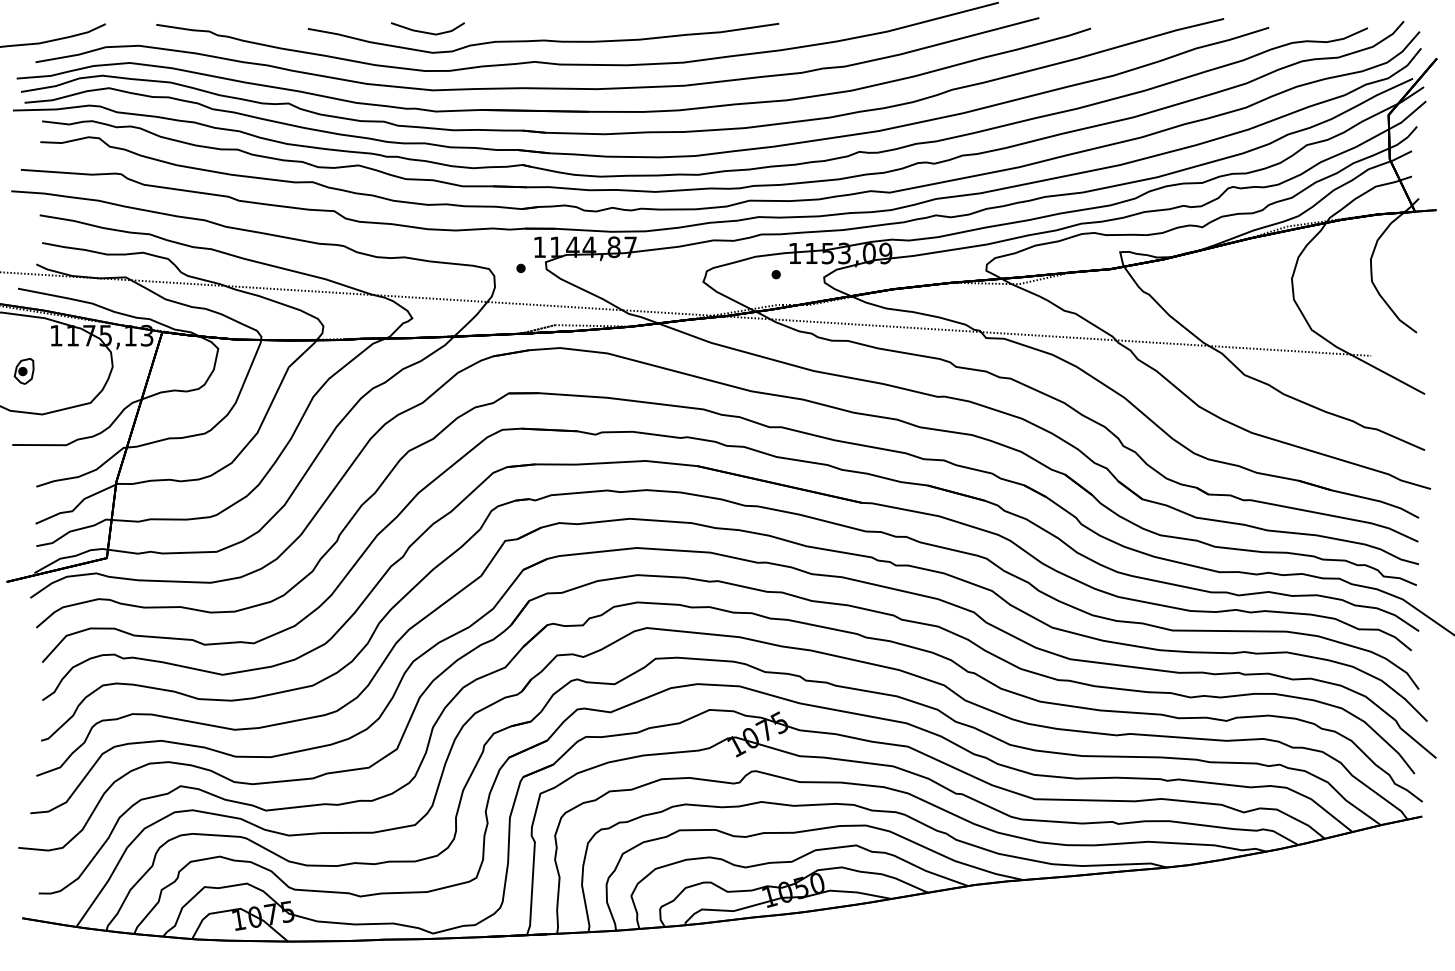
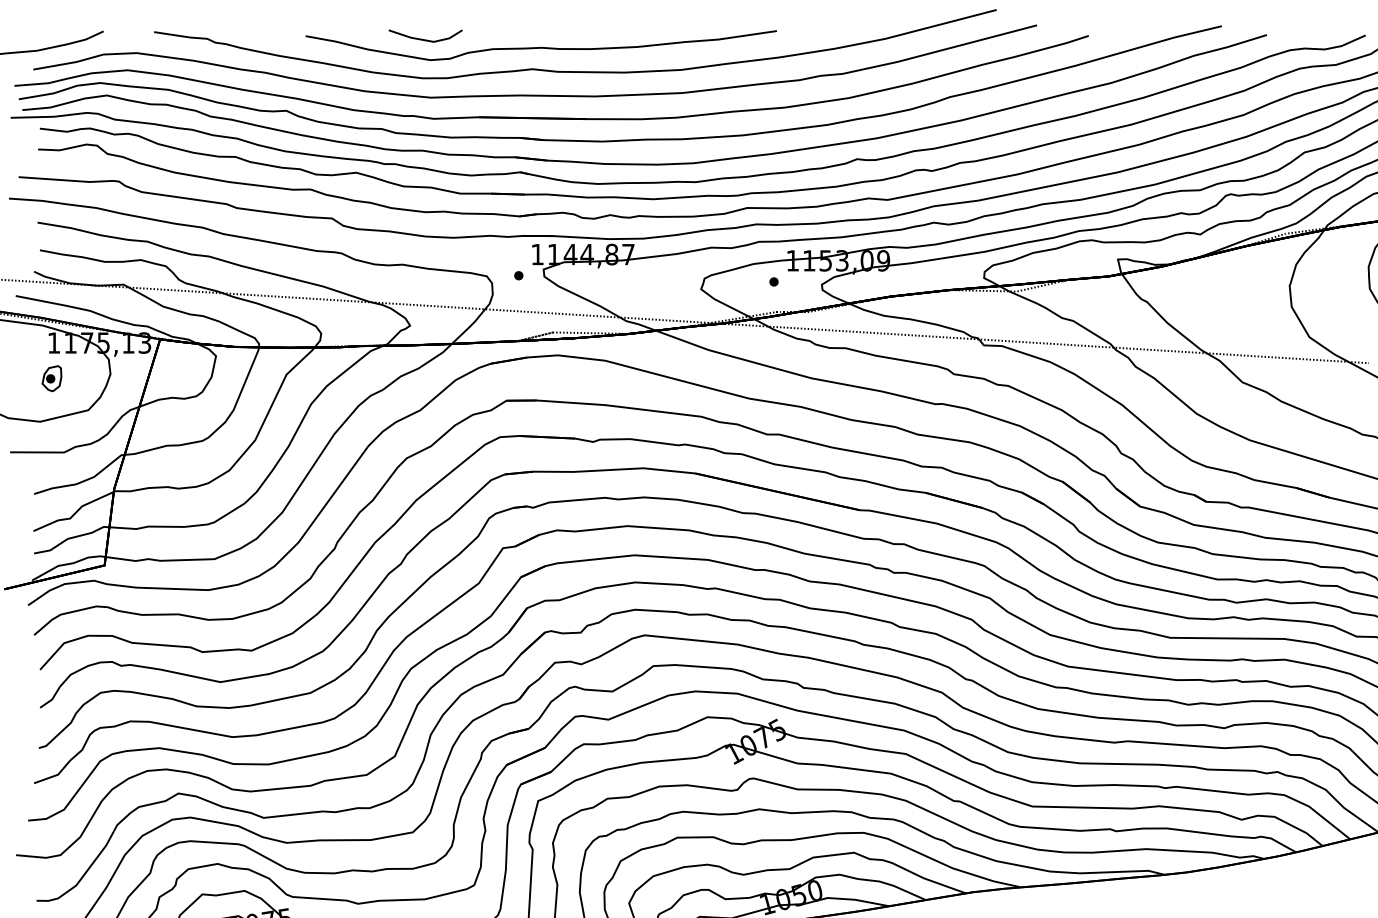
part: (23, 370) -> (51, 377), moved

